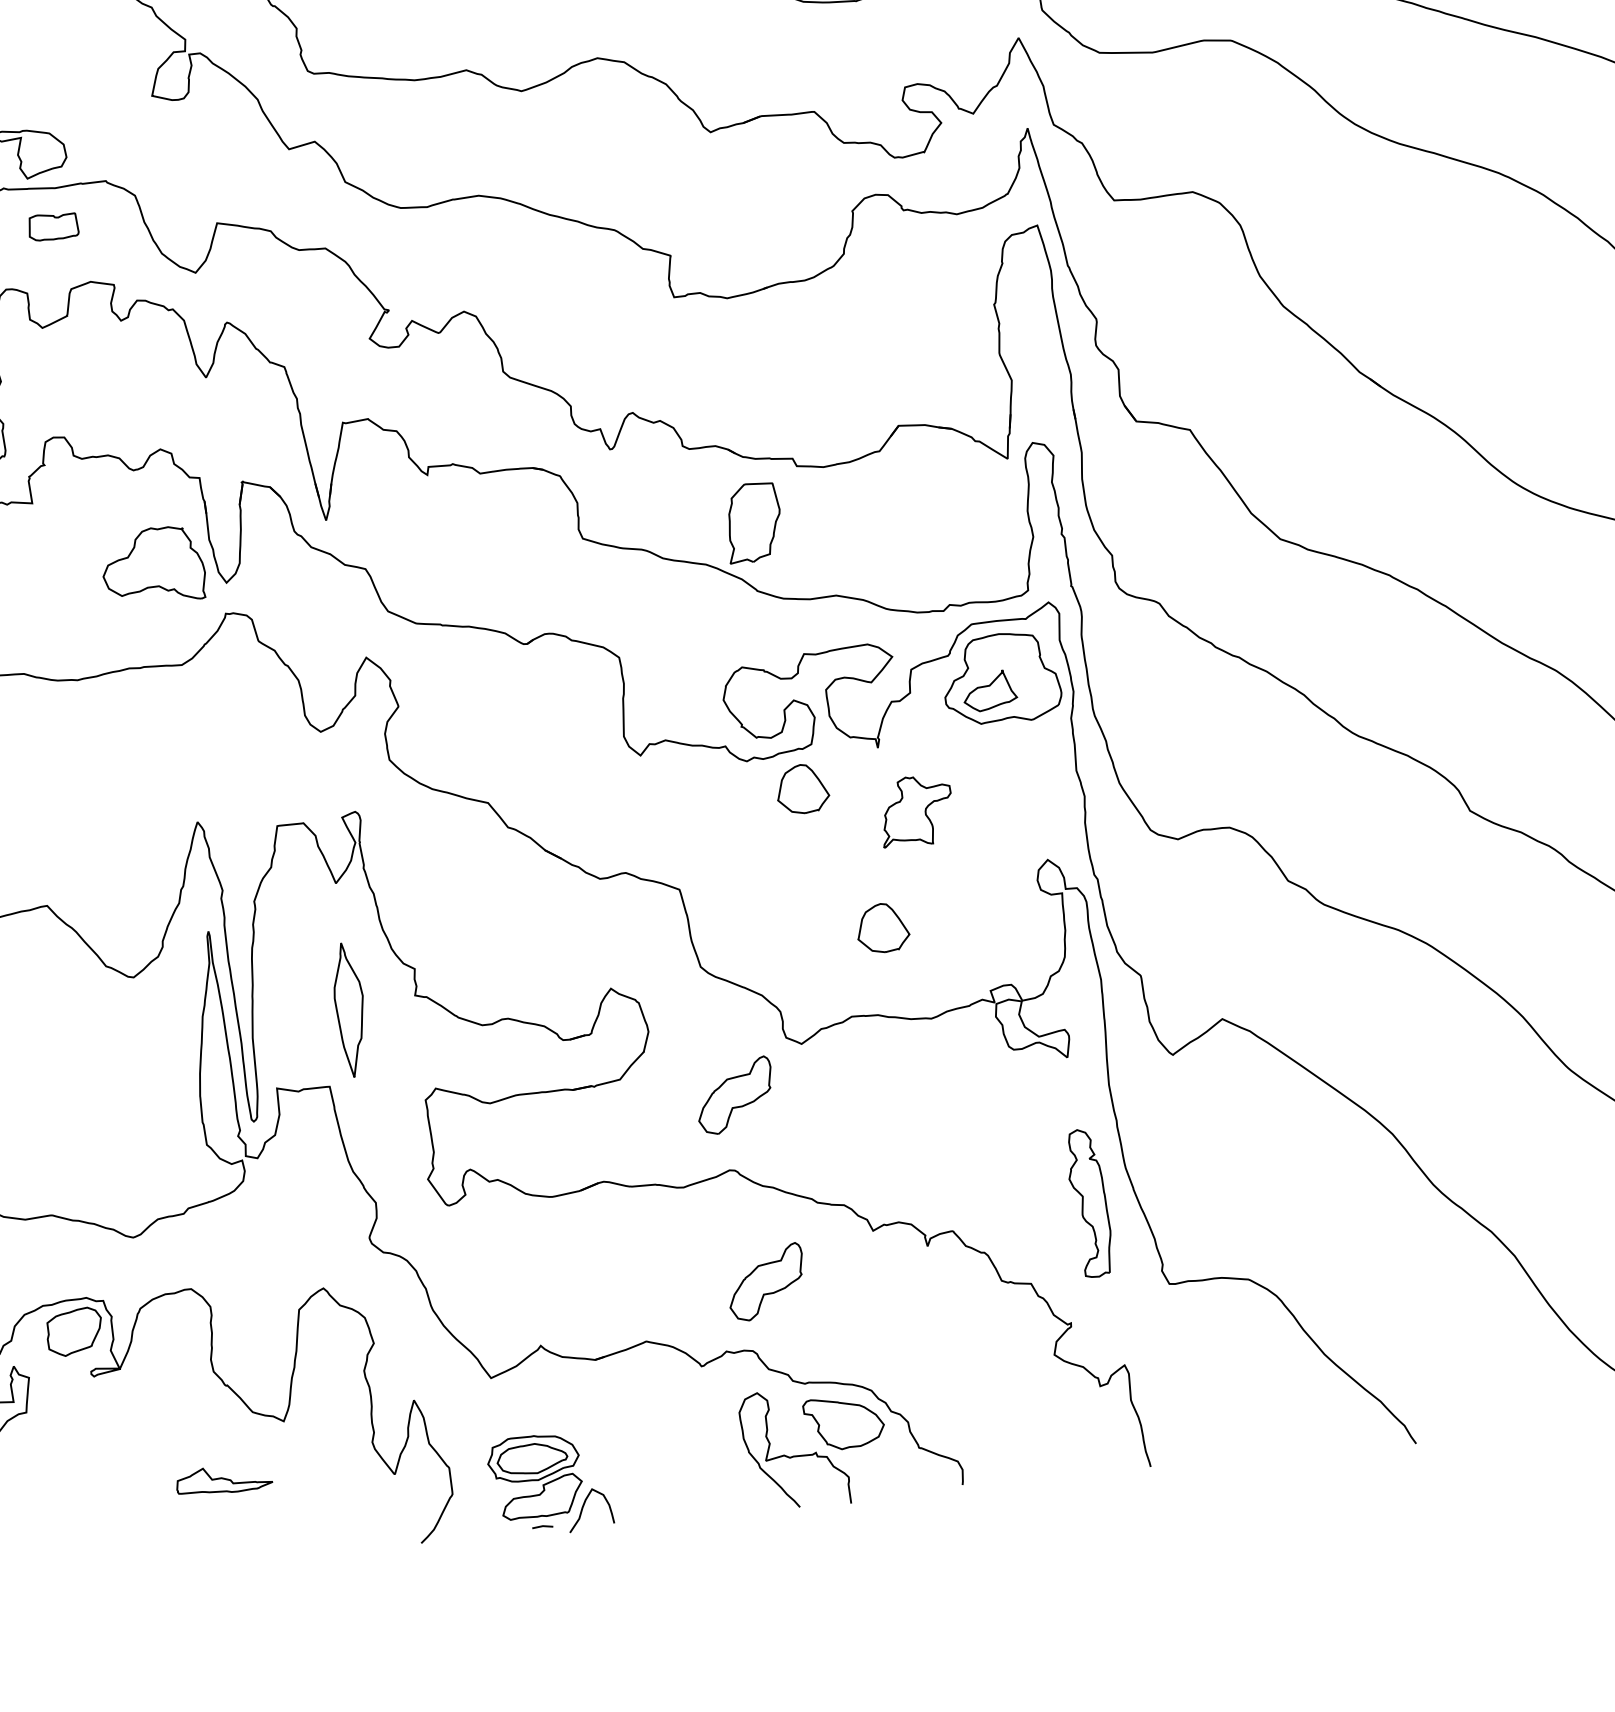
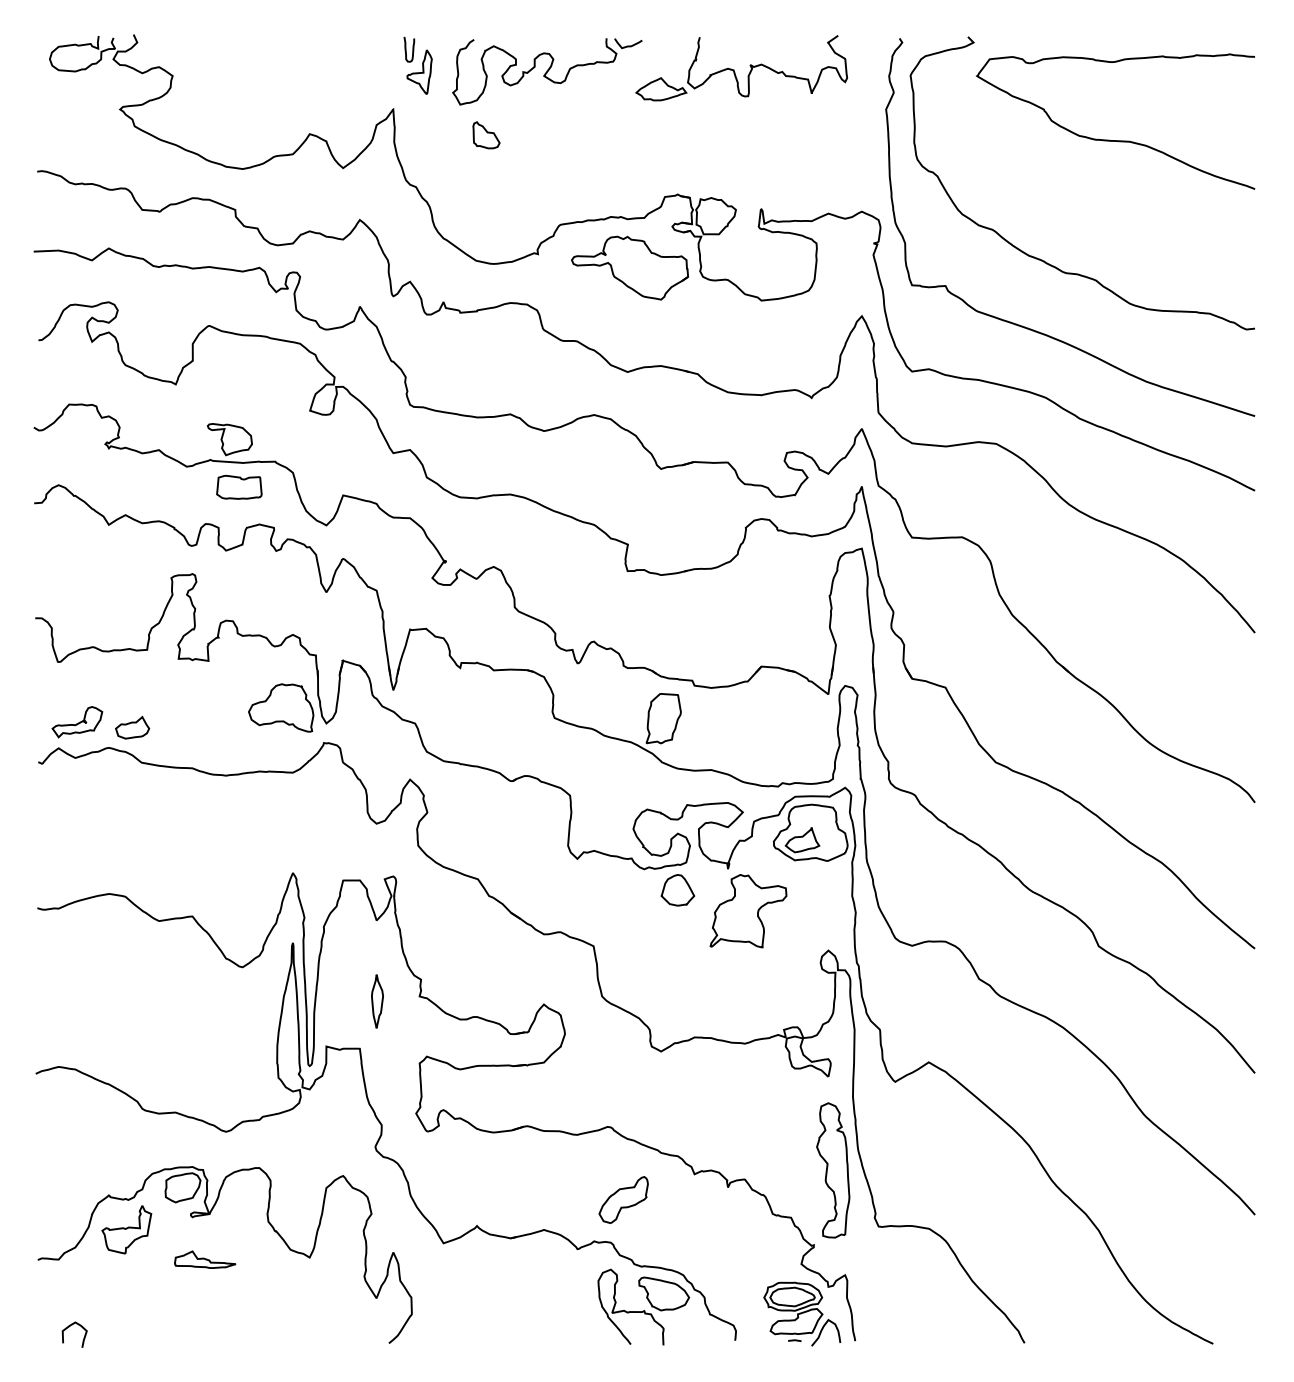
part: (53, 225) -> (239, 486), size x1.43
part: (916, 811) -> (748, 911), size x1.67
part: (882, 928) -> (719, 983), removed
part: (349, 1009) -> (377, 1001), size x0.62
part: (734, 1094) -> (615, 1079), removed
part: (1090, 1203) -> (833, 1170), size x1.43
part: (224, 1479) -> (205, 1259), moved
part: (550, 1483) -> (802, 1313), moved

